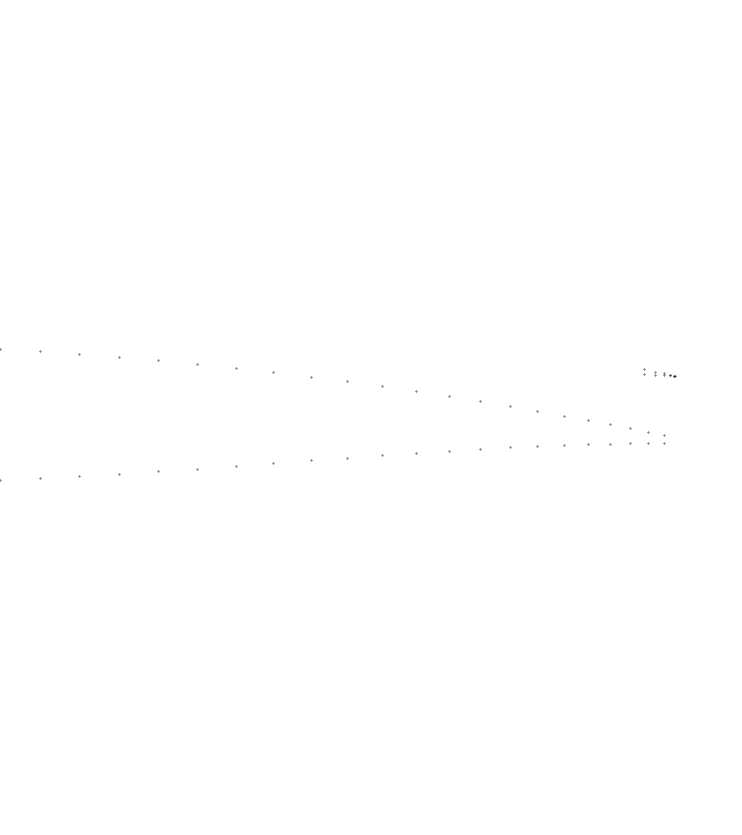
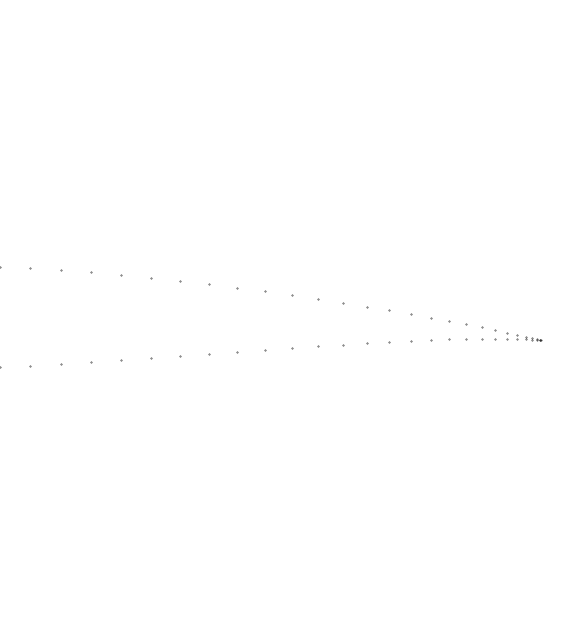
part: (660, 372) -> (529, 337), moved

